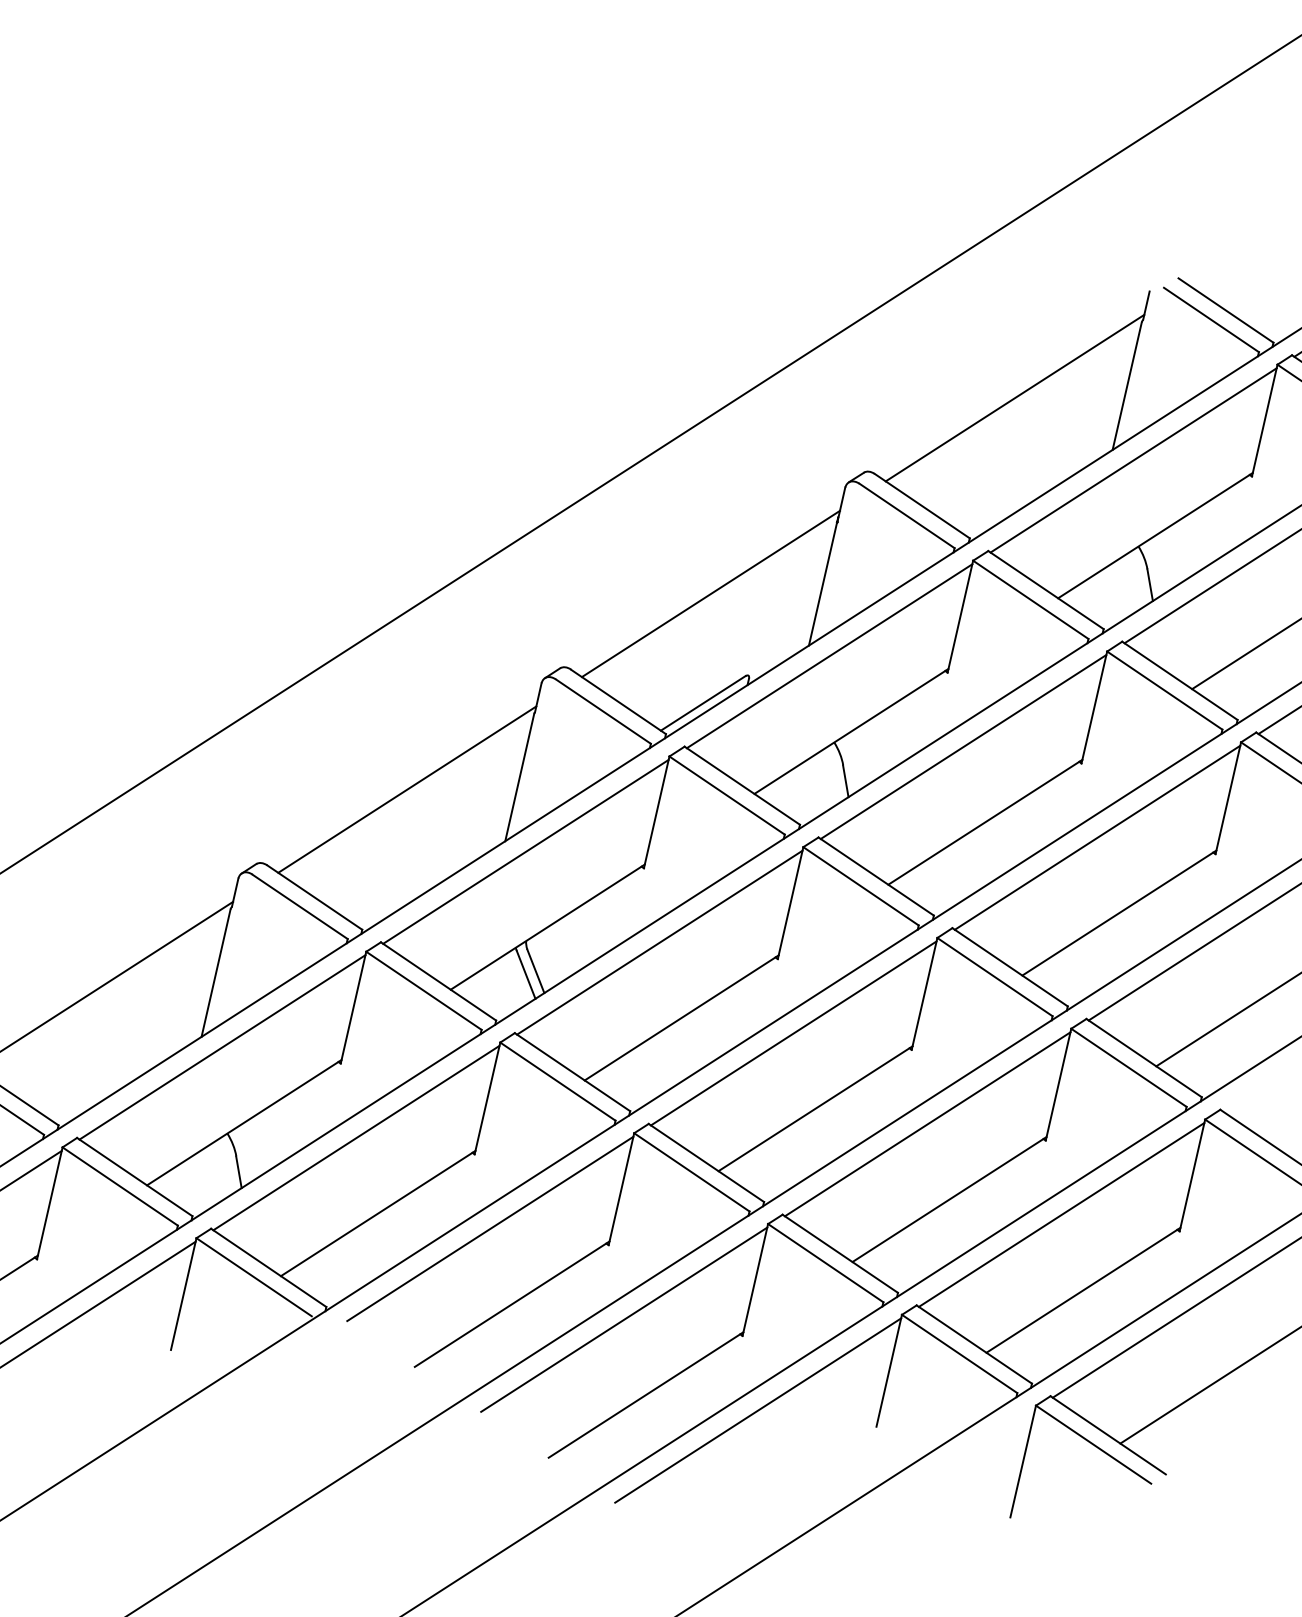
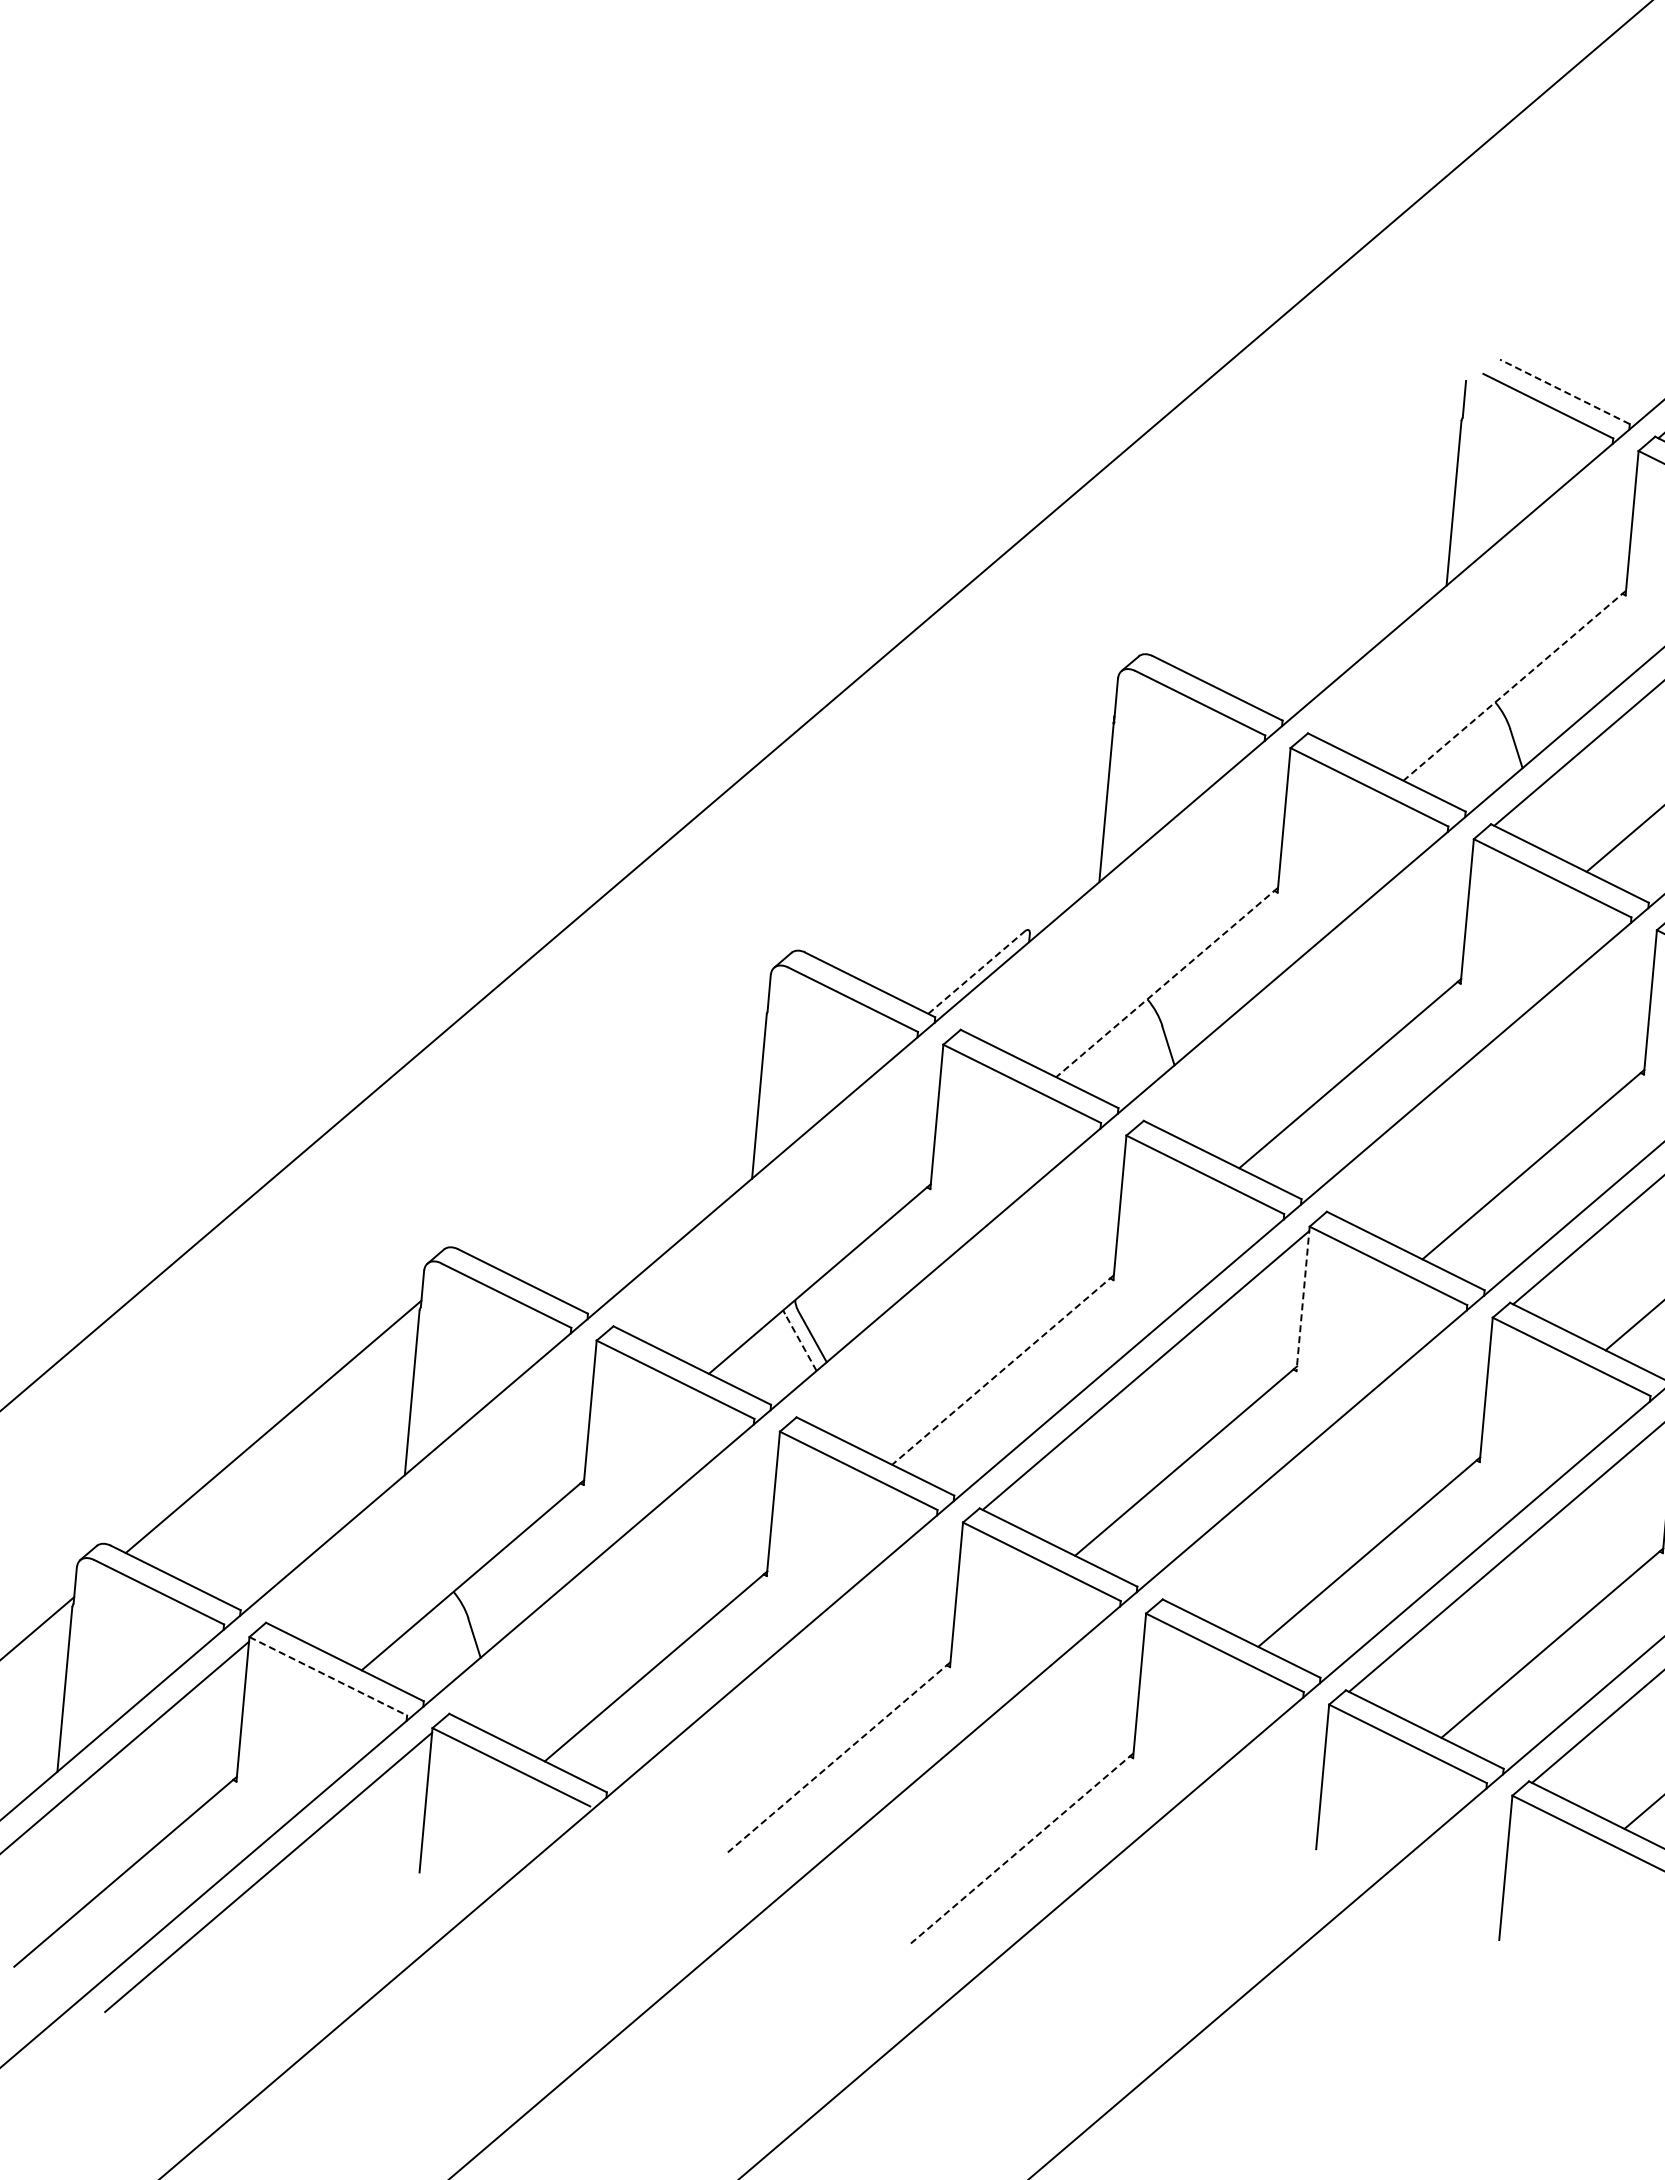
line: (1225, 310) -> (1564, 391), solid -> dashed
line: (1014, 398) -> (1315, 537), removed
line: (1133, 459) -> (1474, 594), removed
line: (1155, 536) -> (1514, 686), solid -> dashed
line: (710, 593) -> (967, 833), removed
line: (829, 655) -> (1126, 891), removed
line: (703, 703) -> (976, 972), solid -> dashed
line: (851, 731) -> (1167, 982), solid -> dashed
line: (963, 746) -> (1309, 982), removed
line: (407, 789) -> (620, 1130), removed
line: (1097, 837) -> (1493, 1073), removed
line: (525, 851) -> (779, 1188), removed
line: (659, 942) -> (962, 1279), removed
line: (525, 974) -> (800, 1342), solid -> dashed
line: (924, 993) -> (1303, 1298), solid -> dashed
line: (681, 1018) -> (1002, 1370), solid -> dashed
line: (222, 1047) -> (432, 1484), removed
line: (927, 1124) -> (1328, 1461), removed
line: (356, 1137) -> (615, 1575), removed
line: (120, 1186) -> (328, 1676), solid -> dashed
line: (489, 1228) -> (798, 1666), removed
line: (511, 1304) -> (838, 1757), solid -> dashed
line: (623, 1319) -> (981, 1757), removed
line: (645, 1394) -> (1021, 1848), solid -> dashed
line: (757, 1410) -> (1164, 1848), removed

